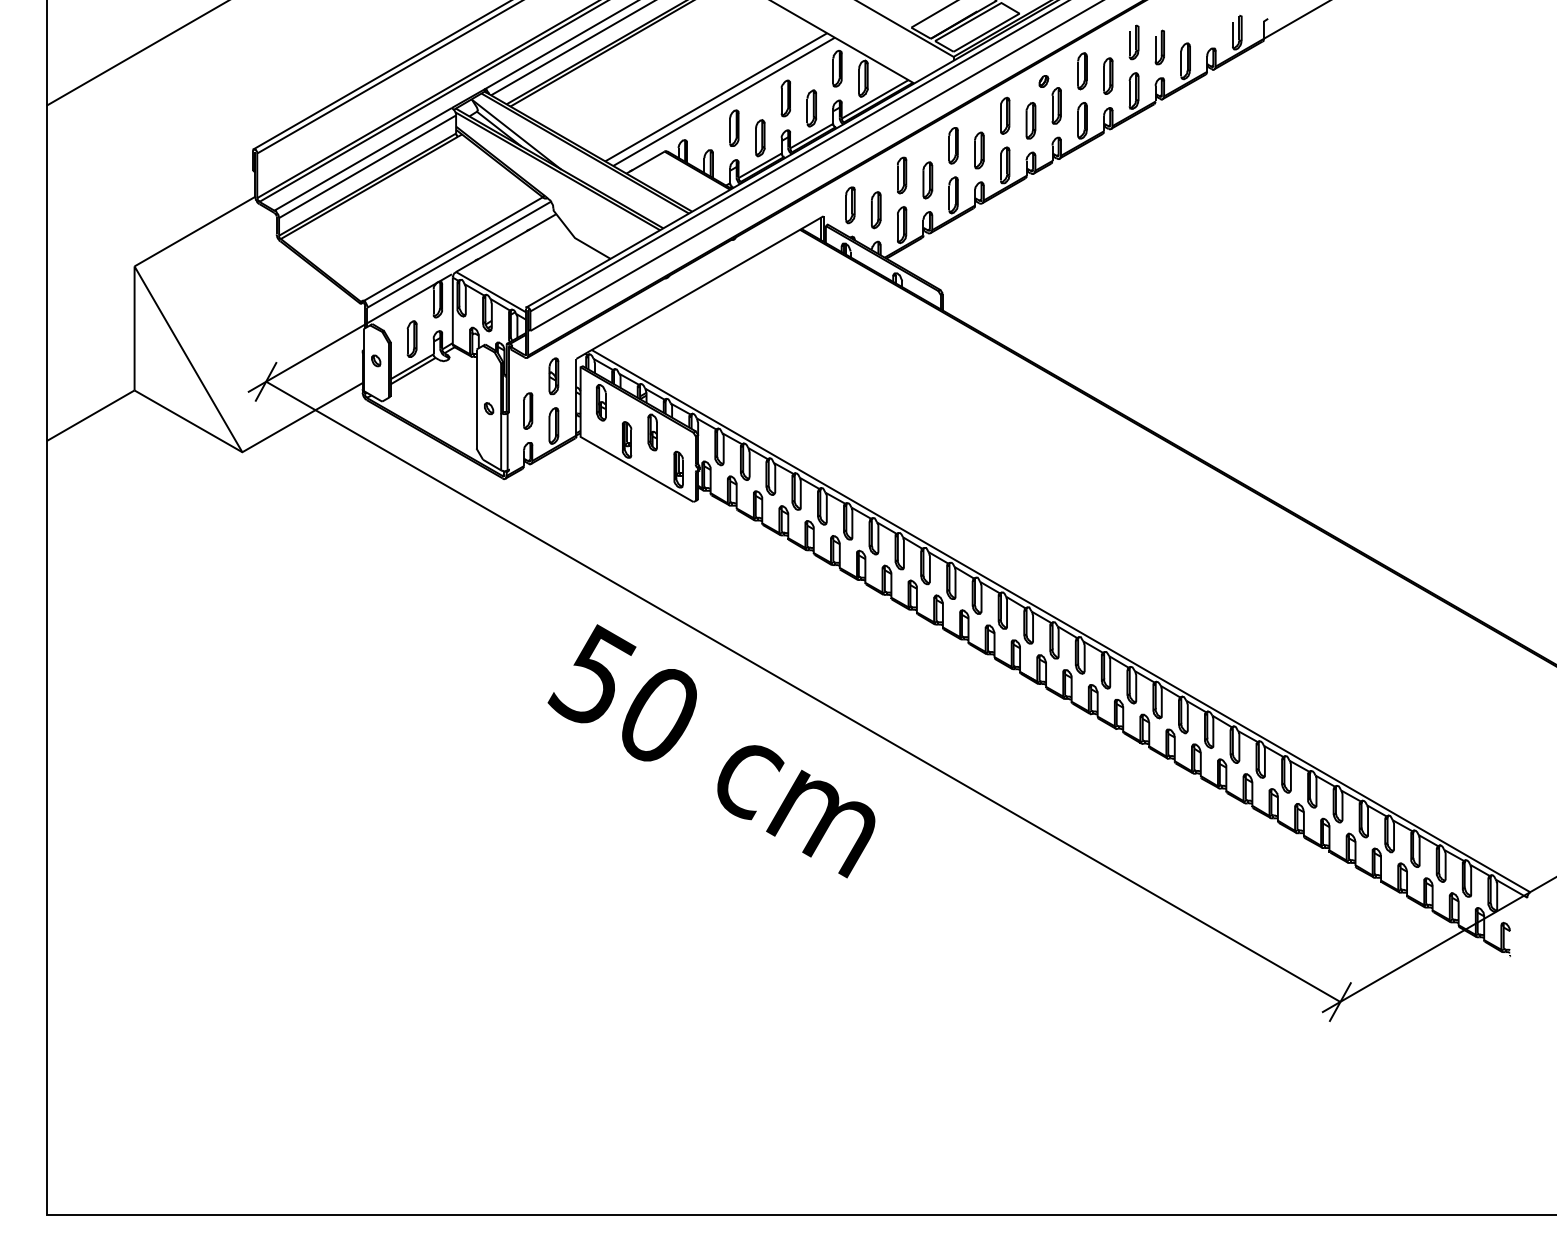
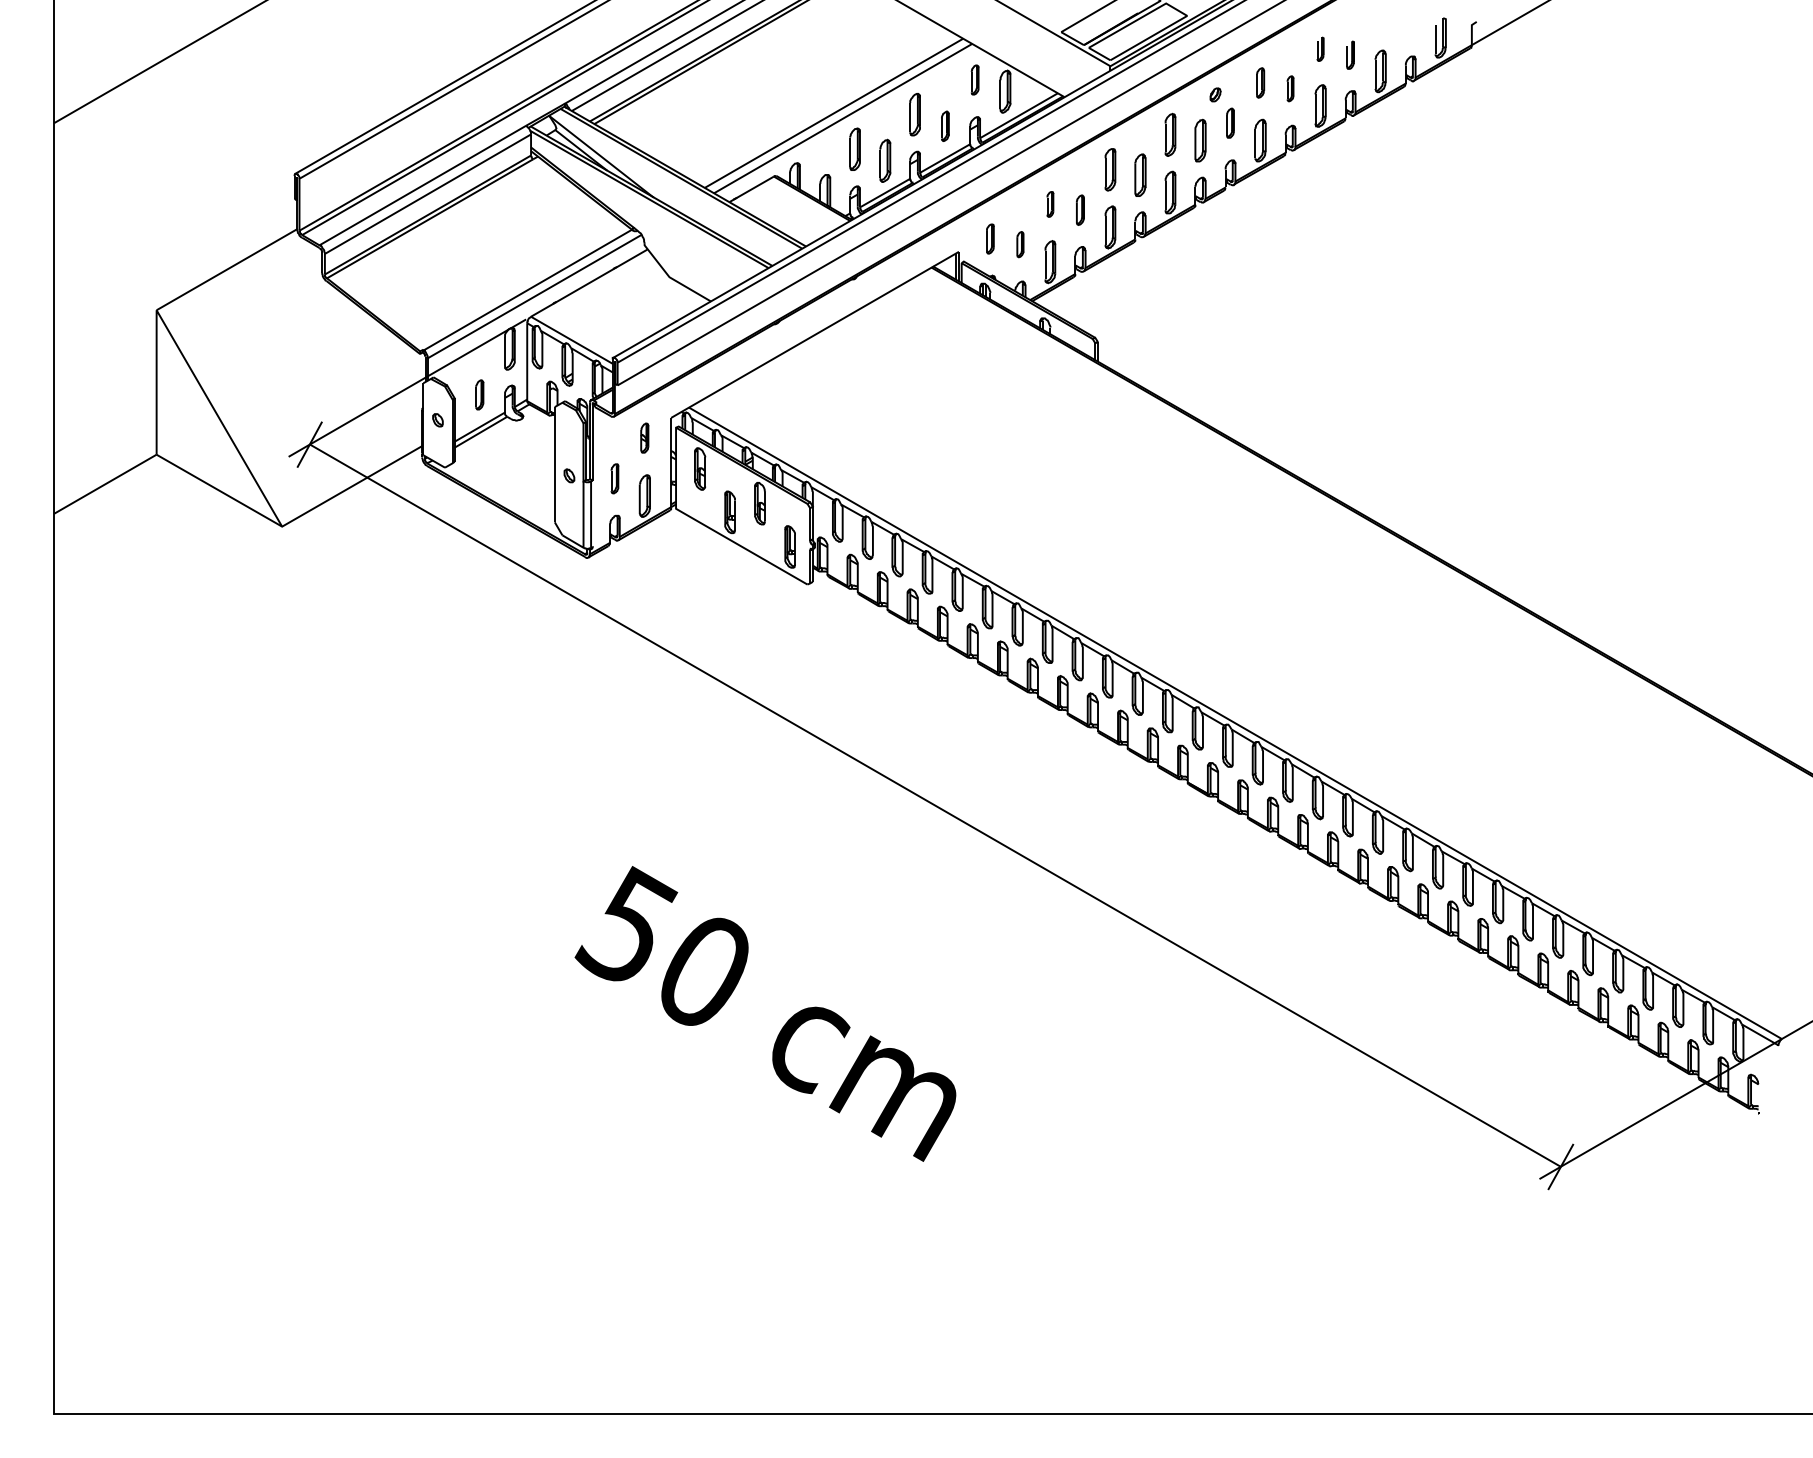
part: (1134, 41) -> (1320, 48), size x0.6
part: (1159, 46) -> (1350, 54), size x0.7
part: (836, 68) -> (974, 79), size x0.7
part: (1082, 70) -> (1260, 82), size x0.7
part: (1108, 76) -> (1290, 88), size x0.6
part: (1056, 105) -> (1230, 122), size x0.7
part: (811, 108) -> (945, 126), size x0.7
part: (902, 175) -> (1050, 204), size x0.6
part: (927, 180) -> (1080, 210), size x0.7
part: (850, 204) -> (990, 238), size x0.7
part: (876, 209) -> (1020, 244), size x0.6
part: (411, 338) -> (479, 394), size x0.7
part: (553, 375) -> (644, 437), size x0.7
part: (527, 410) -> (614, 478), size x0.7
text: (711, 750) -> (765, 1013), moved

